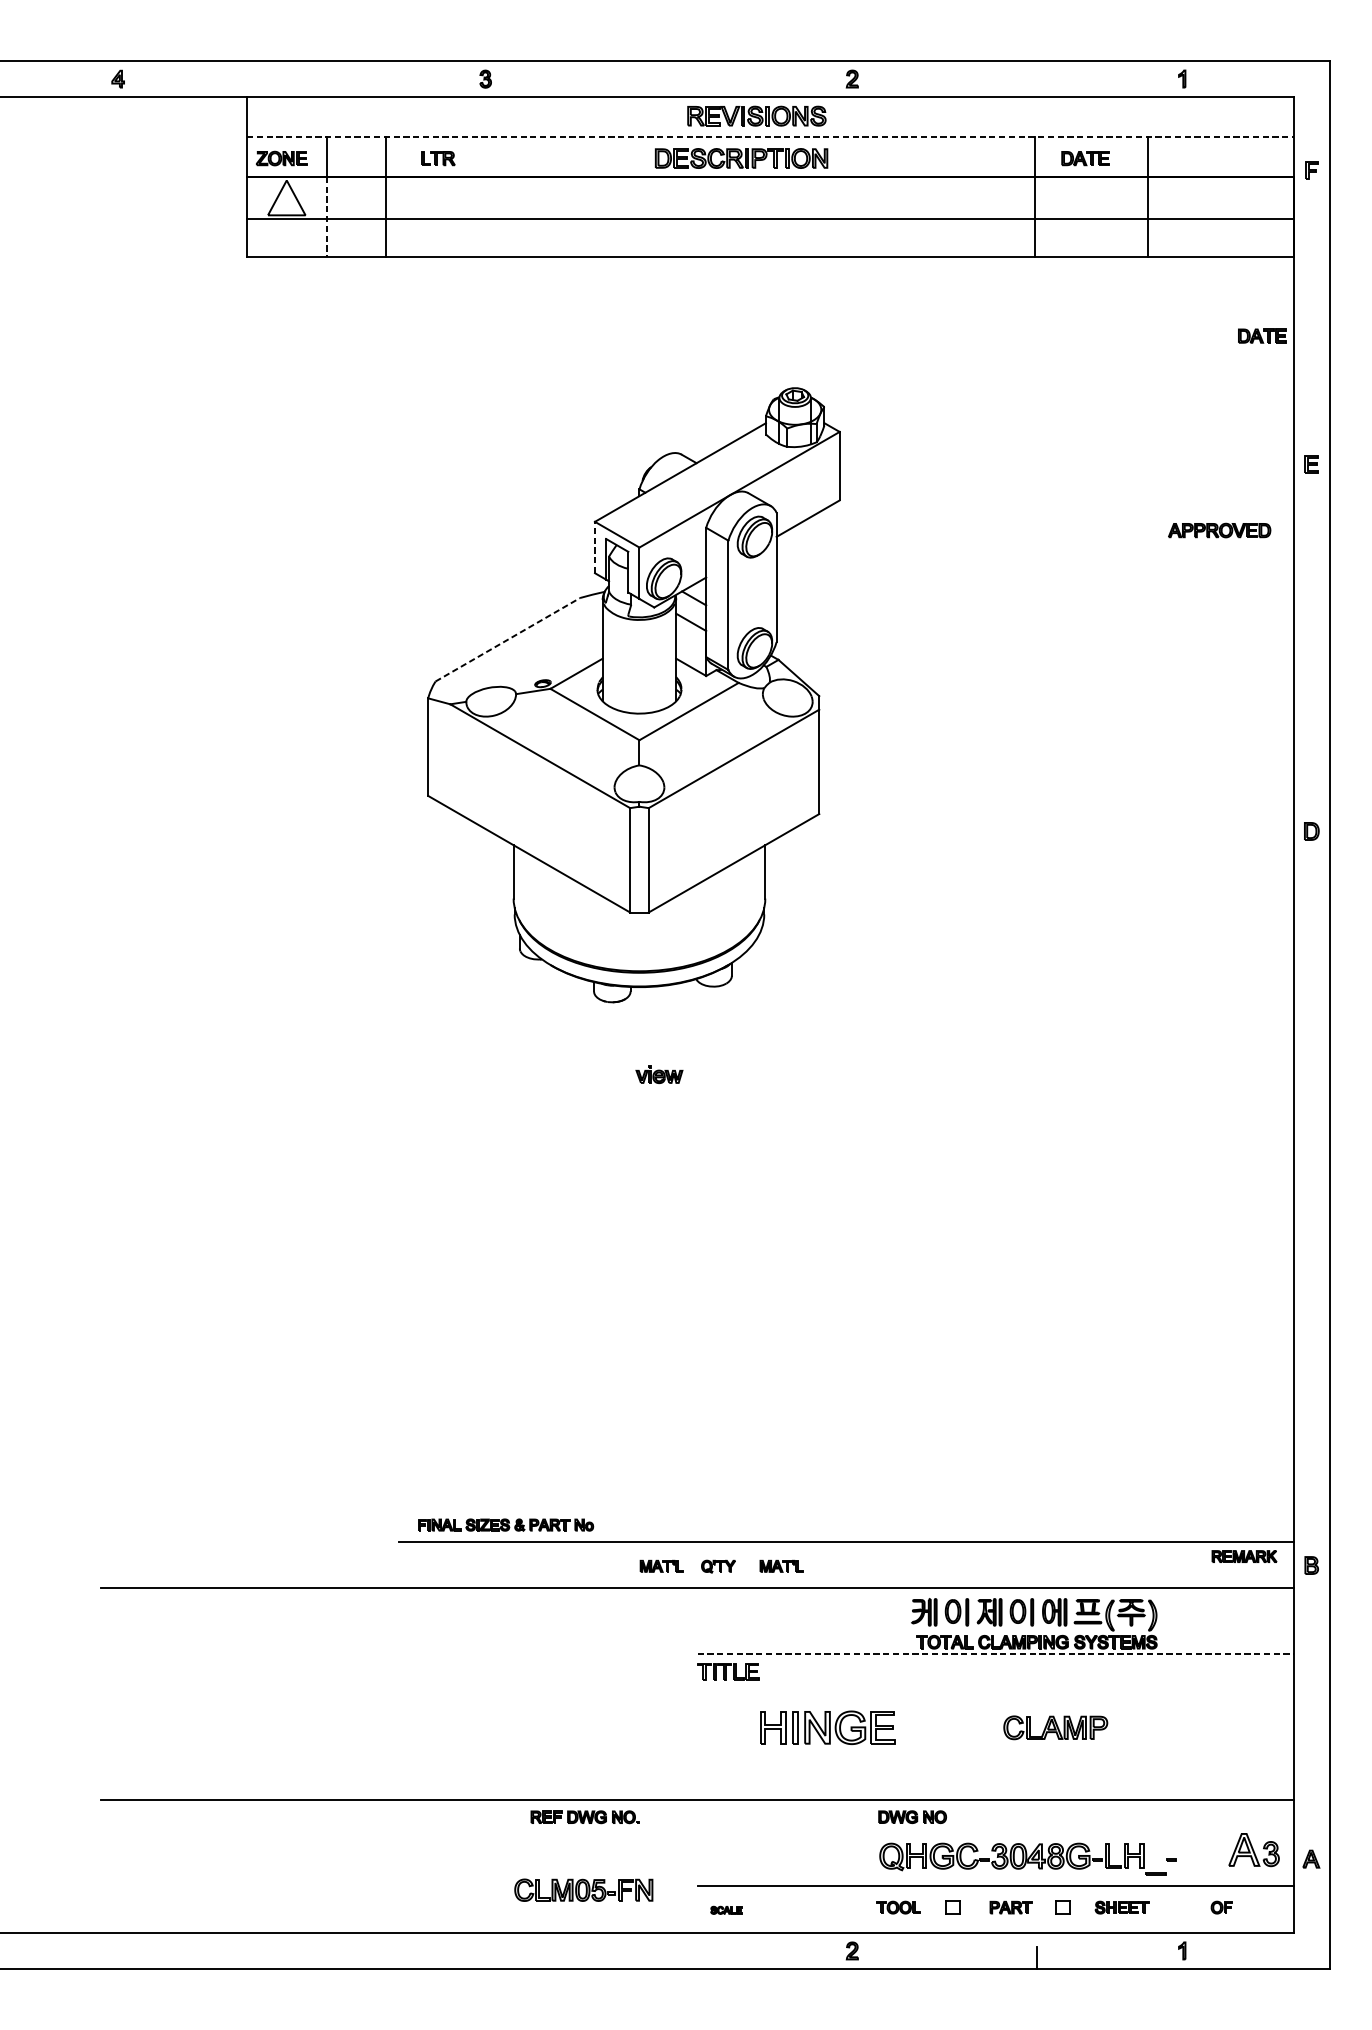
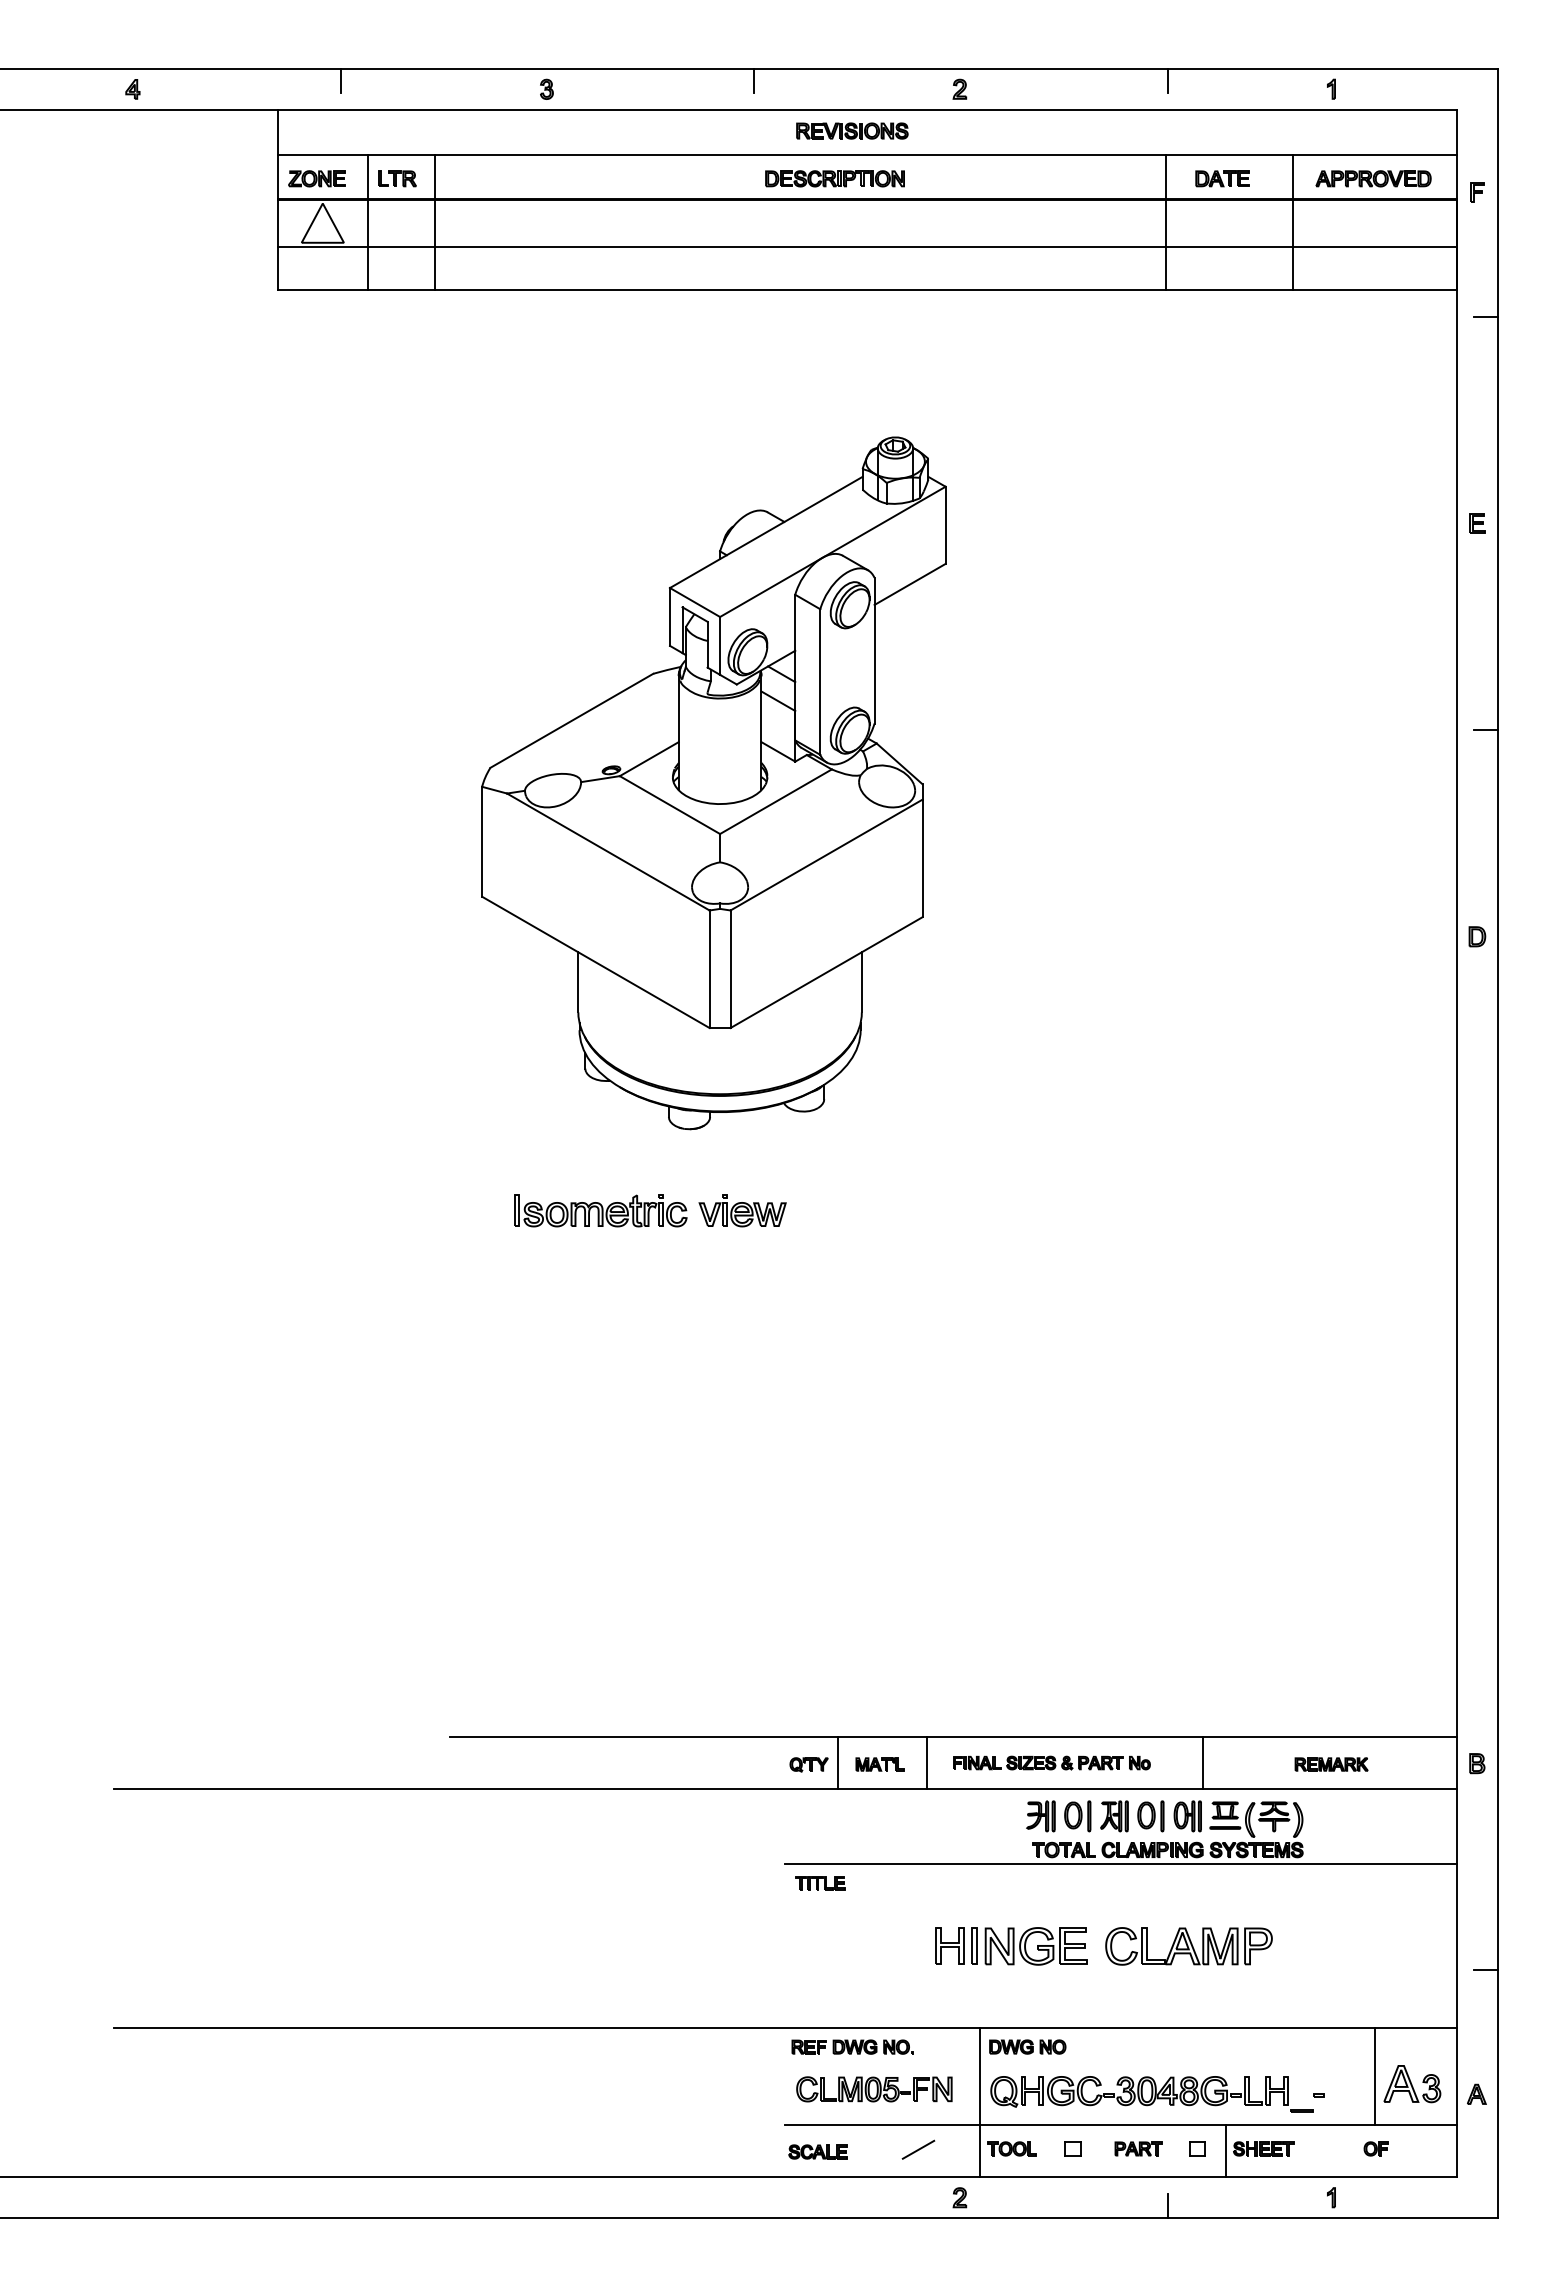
line: (302, 71) -> (340, 80), added
line: (670, 71) -> (754, 80), added
line: (1036, 71) -> (1167, 80), added
part: (757, 115) -> (852, 130), size x0.71
line: (771, 136) -> (868, 154), dashed -> solid
part: (438, 158) -> (397, 178), moved
part: (741, 158) -> (834, 178), size x0.71
line: (326, 217) -> (367, 245), dashed -> solid
line: (1319, 280) -> (1485, 316), added
part: (1262, 335) -> (1421, 378), removed
part: (1219, 530) -> (1373, 178), moved
line: (595, 547) -> (670, 616), dashed -> solid
line: (508, 639) -> (572, 720), dashed -> solid
line: (1319, 648) -> (1485, 730), added
part: (533, 1074) -> (600, 1210), added
part: (659, 1074) -> (742, 1210), size x1.67
part: (505, 1524) -> (1051, 1762), moved
part: (1244, 1556) -> (1331, 1764), moved
line: (743, 1564) -> (837, 1762), added
line: (823, 1564) -> (927, 1762), added
line: (1068, 1564) -> (1203, 1762), added
part: (661, 1566) -> (744, 1764), removed
line: (995, 1654) -> (1121, 1863), dashed -> solid
part: (728, 1671) -> (820, 1883), size x0.71
part: (828, 1727) -> (1011, 1946), moved
part: (1055, 1727) -> (1188, 1946), size x1.43
line: (1319, 1749) -> (1485, 1970), added
part: (584, 1816) -> (852, 2046), moved
line: (1220, 1842) -> (1374, 2075), added
line: (869, 1866) -> (979, 2102), added
part: (583, 1890) -> (874, 2089), moved
line: (815, 1908) -> (918, 2149), added
part: (725, 1909) -> (817, 2151), size x1.67
line: (1088, 1909) -> (1225, 2150), added

